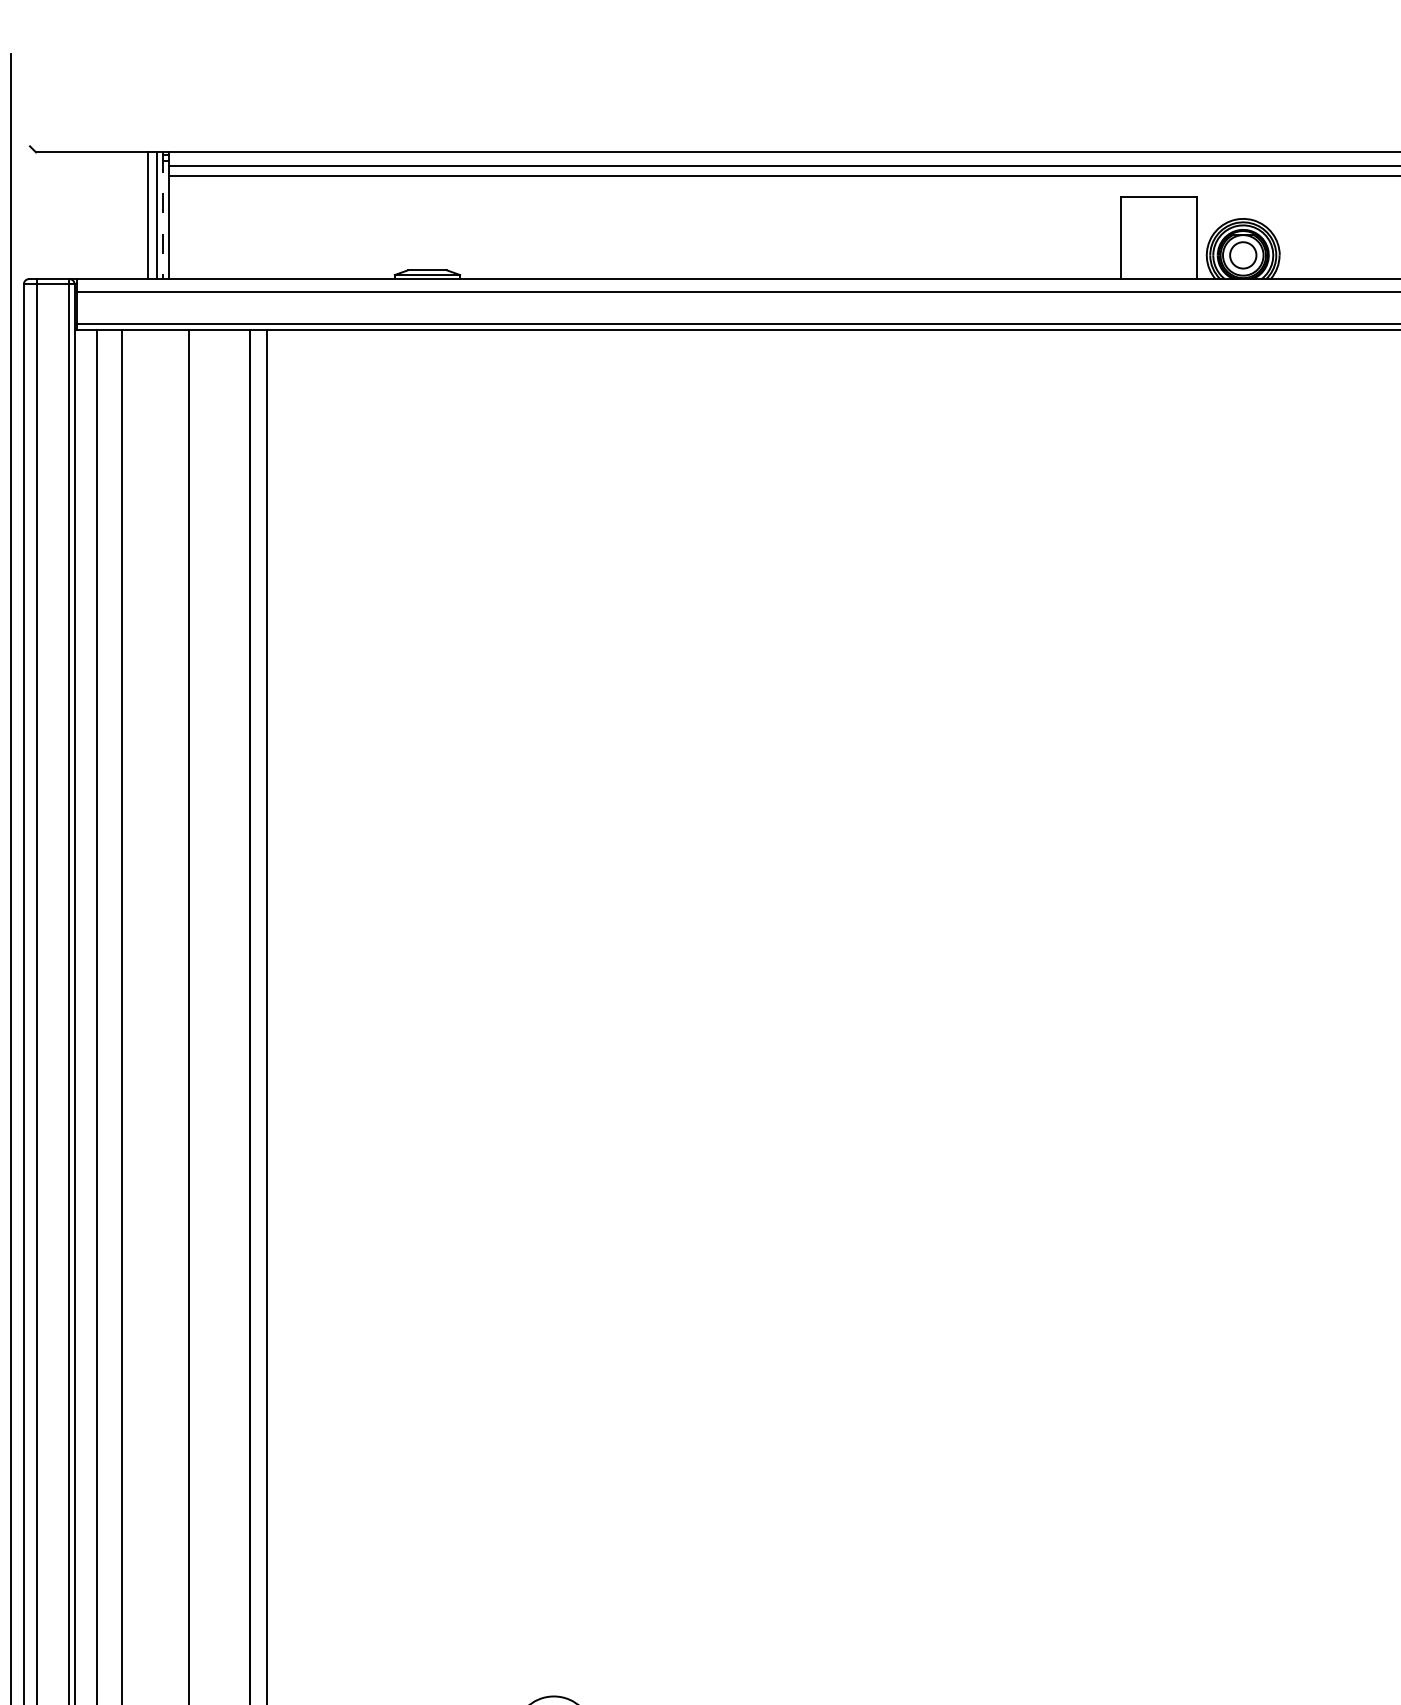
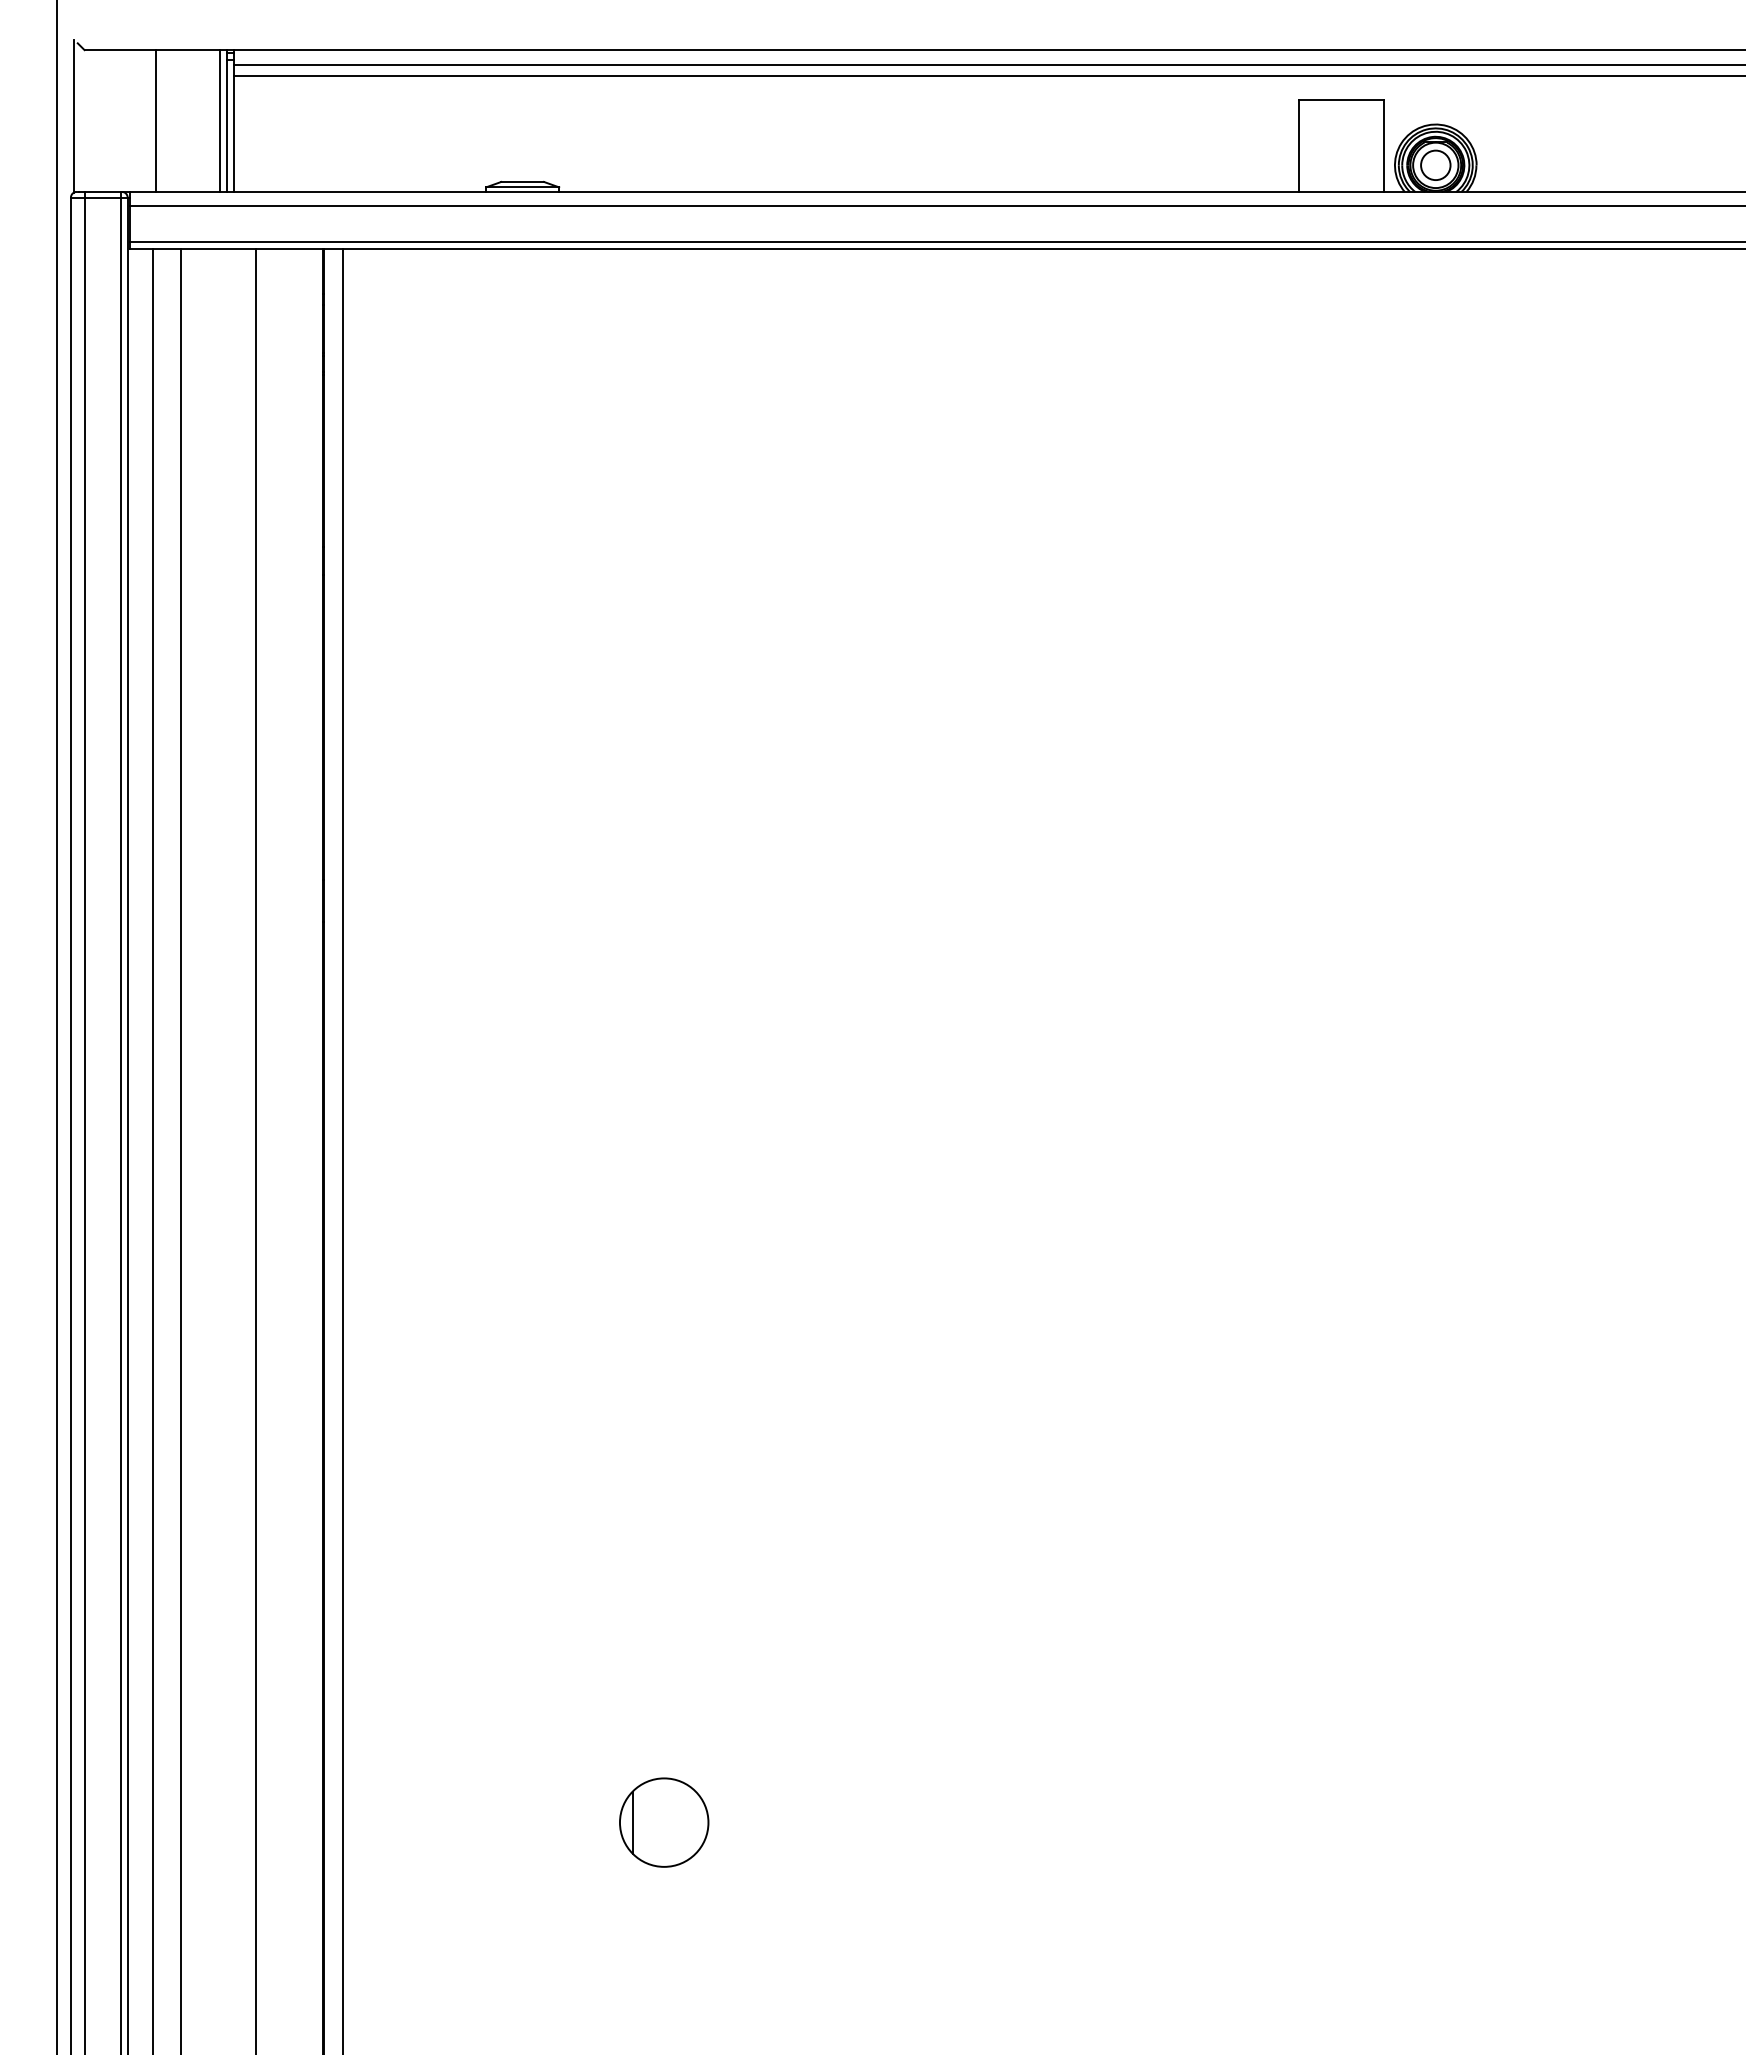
line: (26, 210) -> (73, 115), added
line: (148, 215) -> (156, 120), moved
line: (162, 216) -> (226, 121), dashed -> solid

